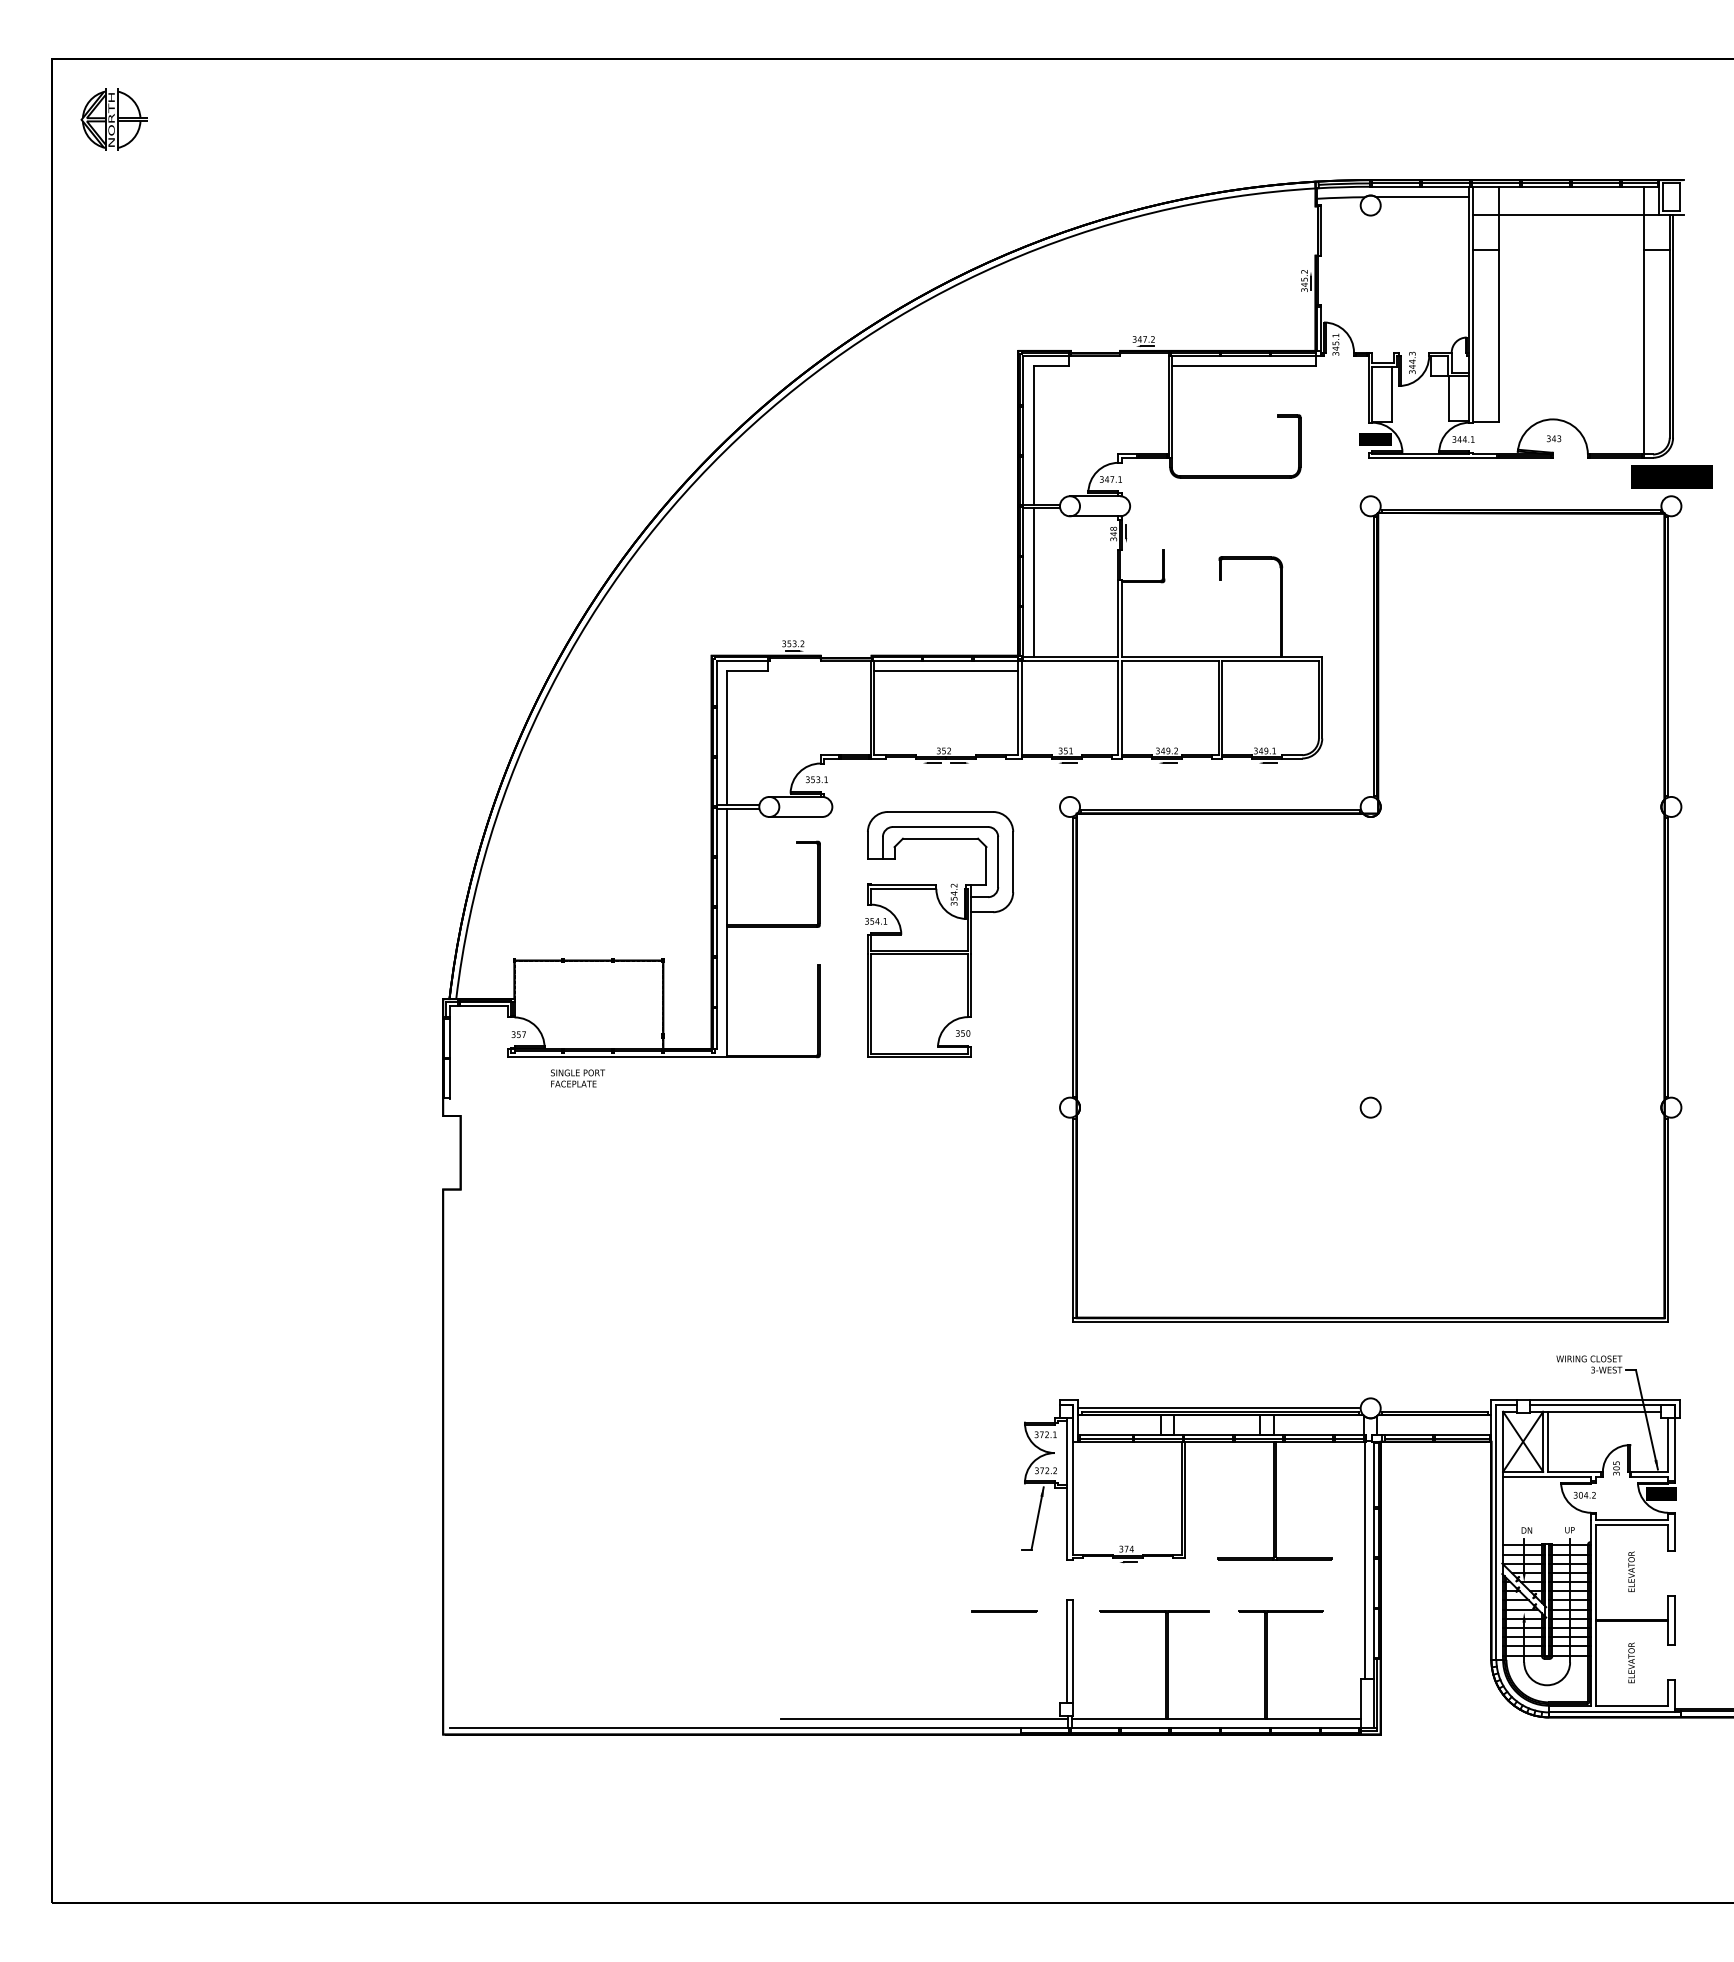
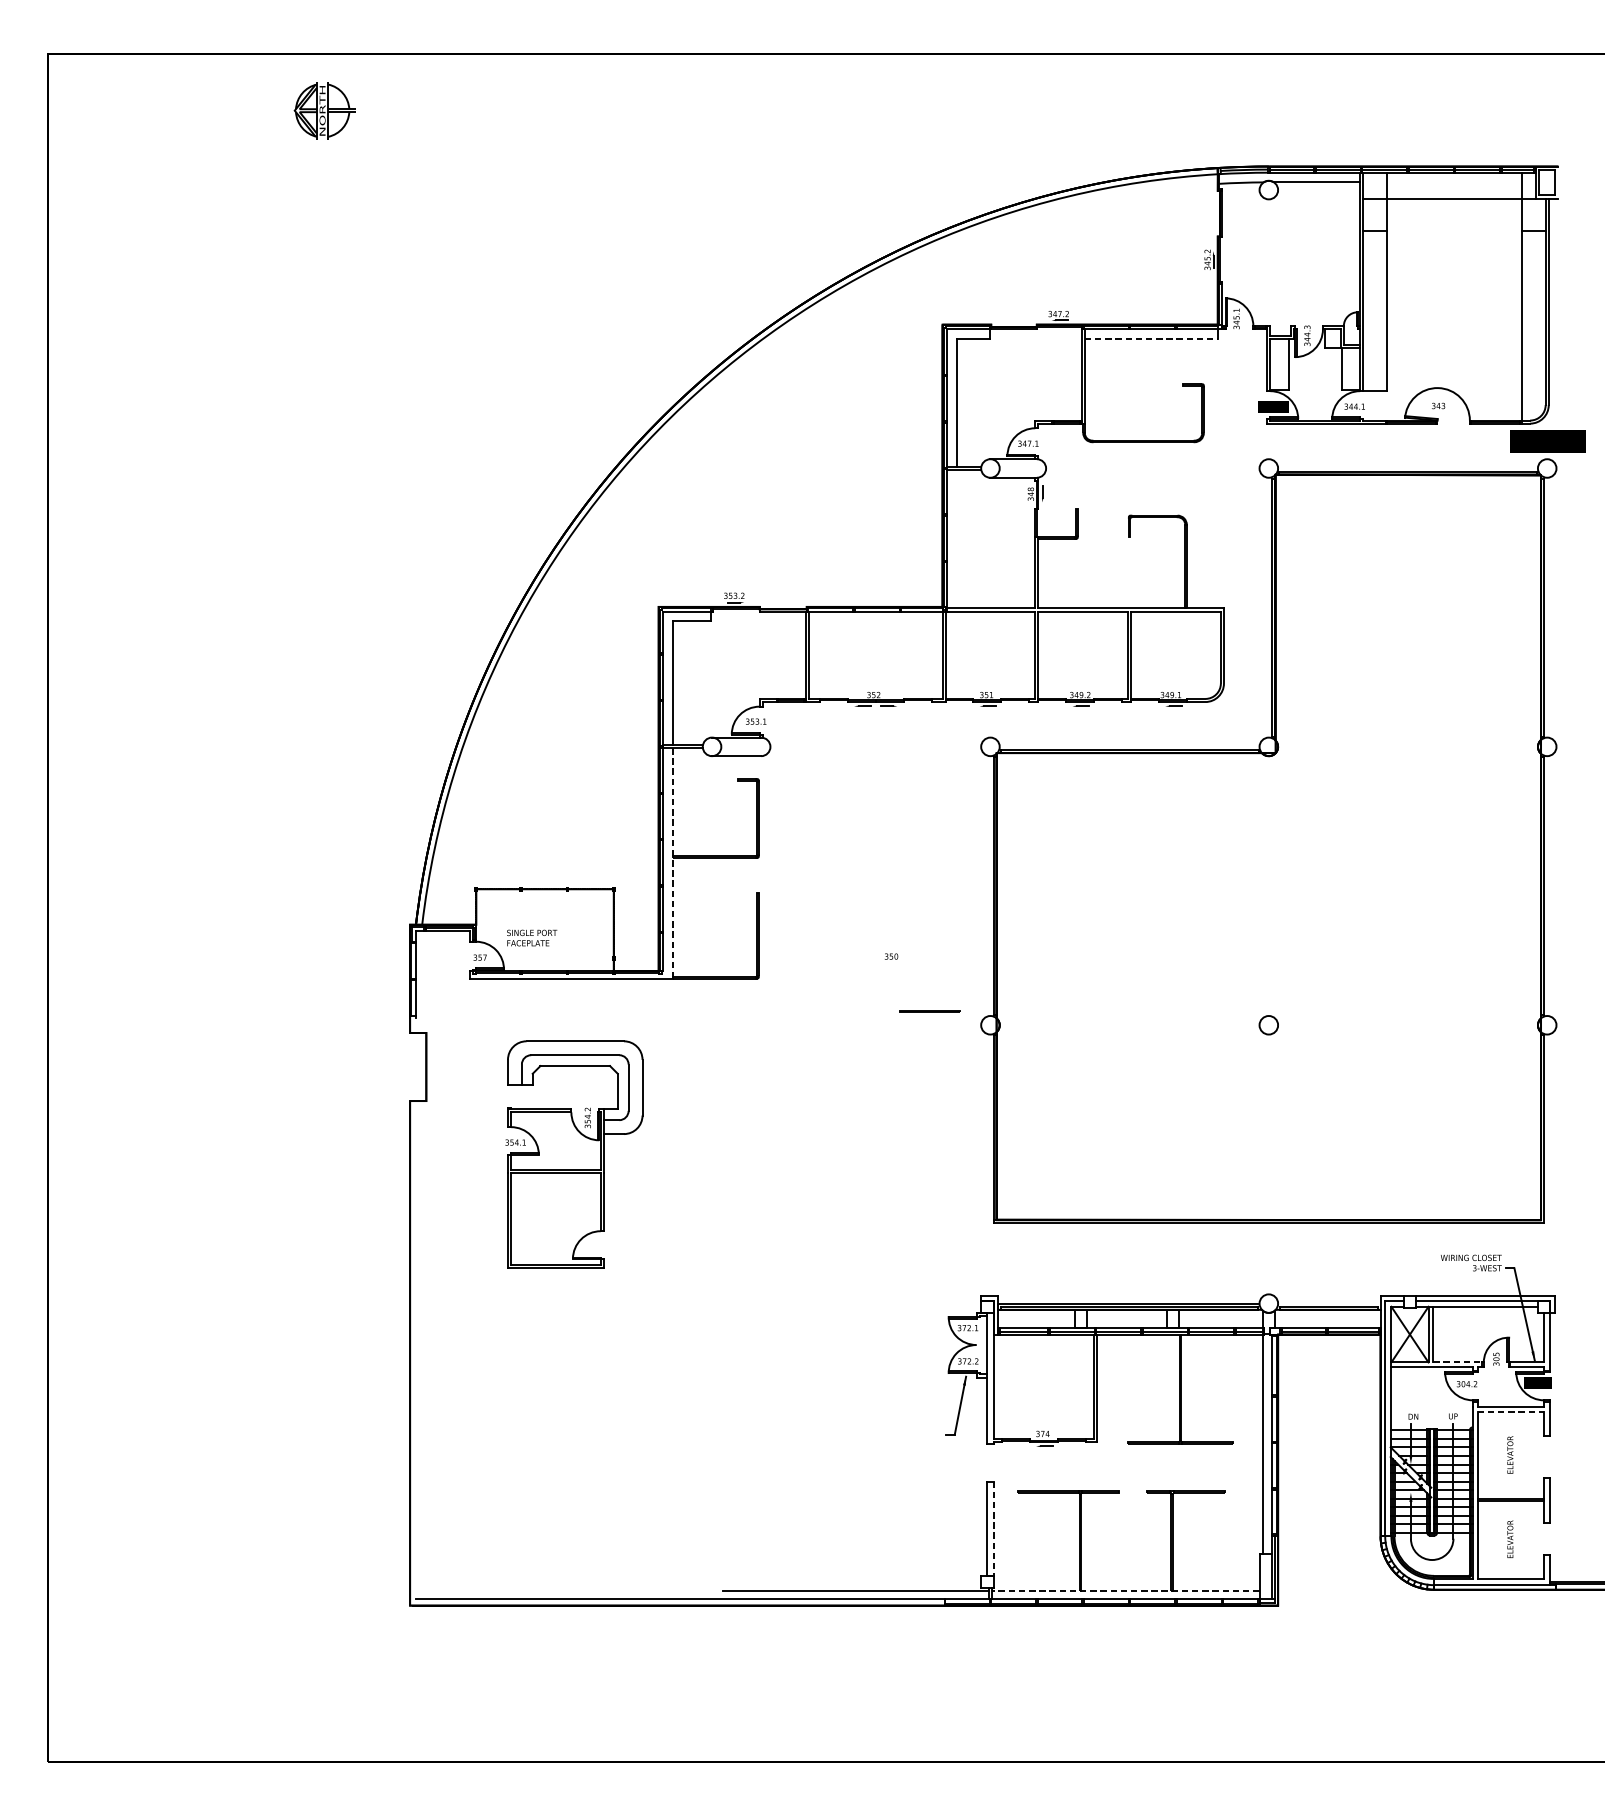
part: (113, 119) -> (324, 110), moved
line: (1243, 366) -> (1151, 339), solid -> dashed
line: (1033, 582) -> (956, 539), removed
line: (946, 671) -> (876, 621), removed
line: (727, 932) -> (673, 863), solid -> dashed
part: (939, 934) -> (574, 1154), moved
text: (577, 1078) -> (531, 938), moved
line: (1574, 1471) -> (1457, 1362), solid -> dashed
line: (1632, 1525) -> (1511, 1412), solid -> dashed
line: (1004, 1611) -> (929, 1011), moved
line: (1073, 1652) -> (993, 1529), solid -> dashed
line: (1216, 1718) -> (1126, 1590), solid -> dashed

